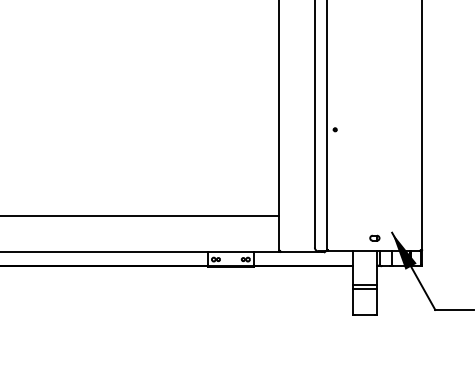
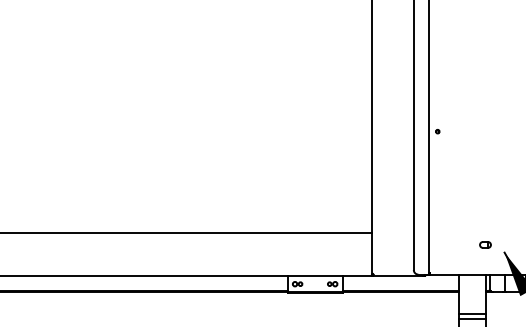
part: (374, 237) -> (485, 244), moved

